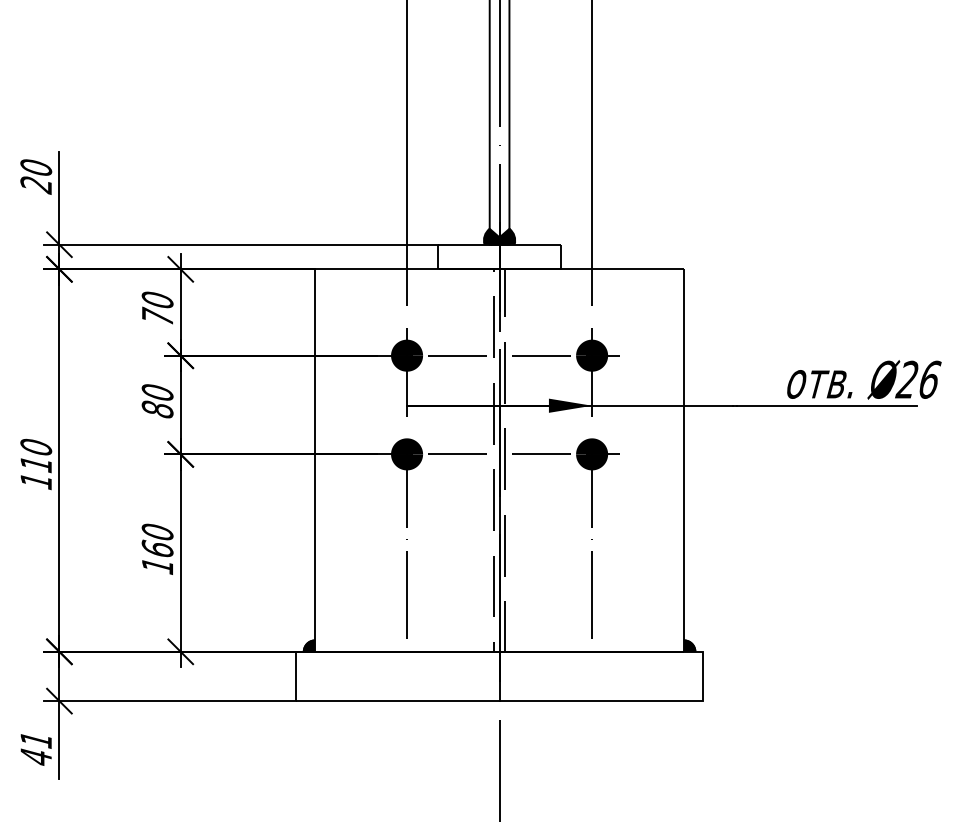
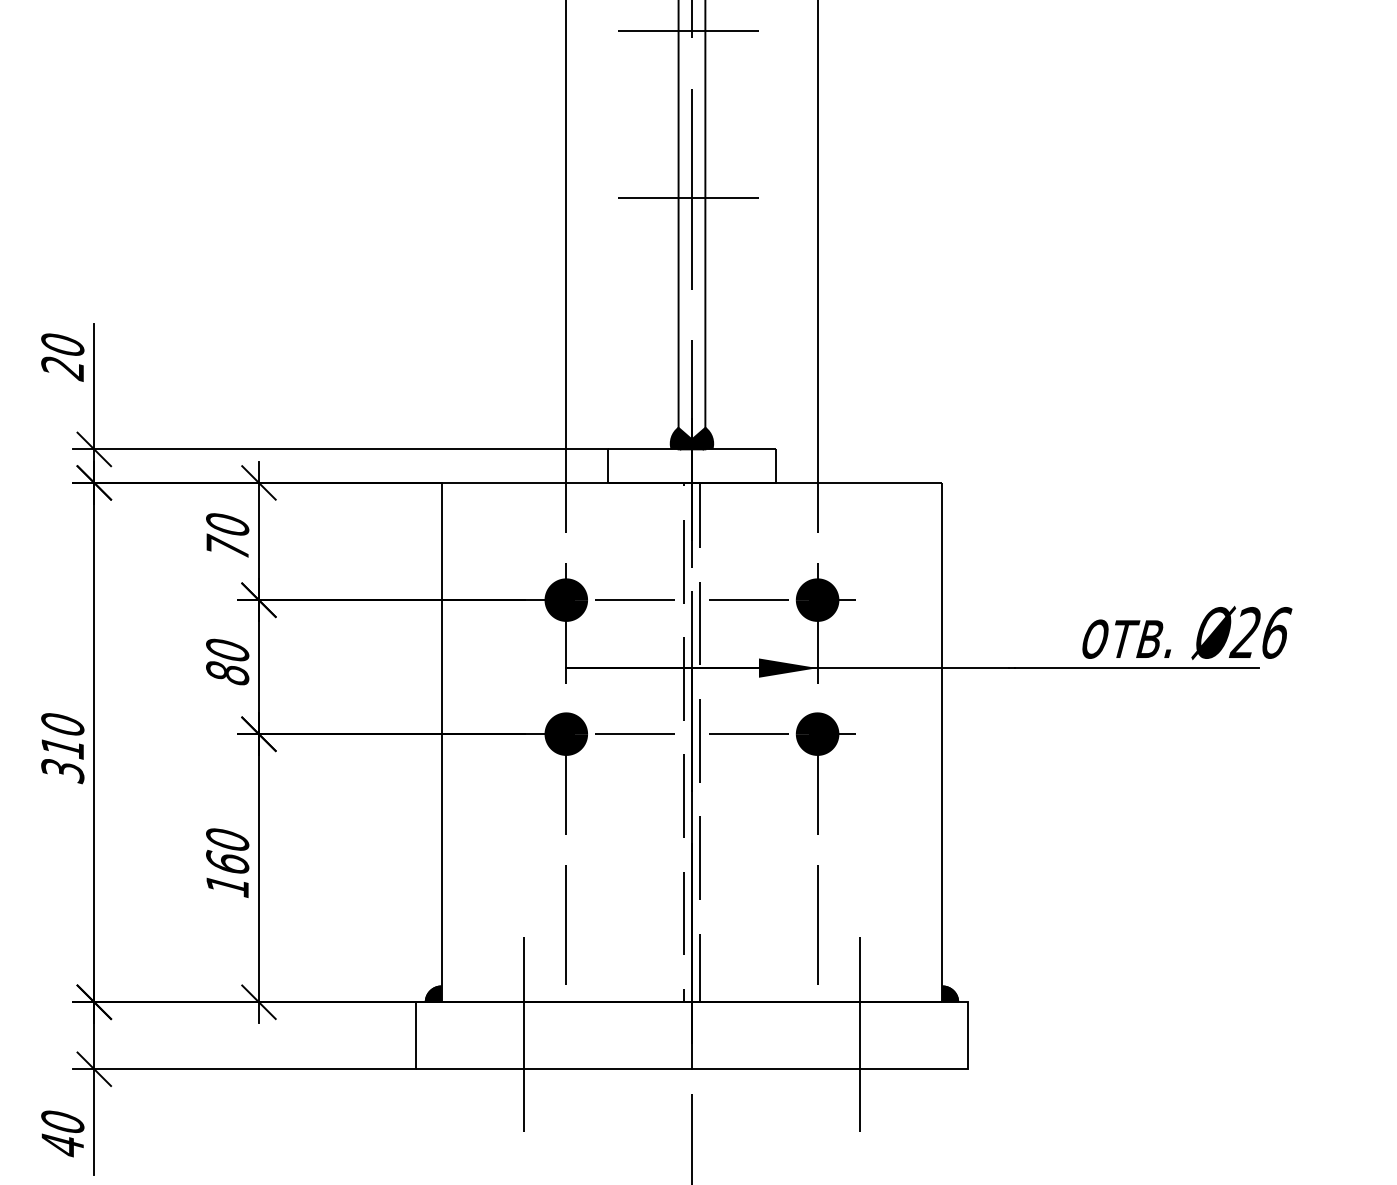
line: (497, 59) -> (688, 198), added
text: (36, 481) -> (62, 771), 110 -> 310
line: (376, 674) -> (524, 1033), added
line: (622, 674) -> (859, 1033), added
text: (36, 740) -> (62, 1122), 41 -> 40

